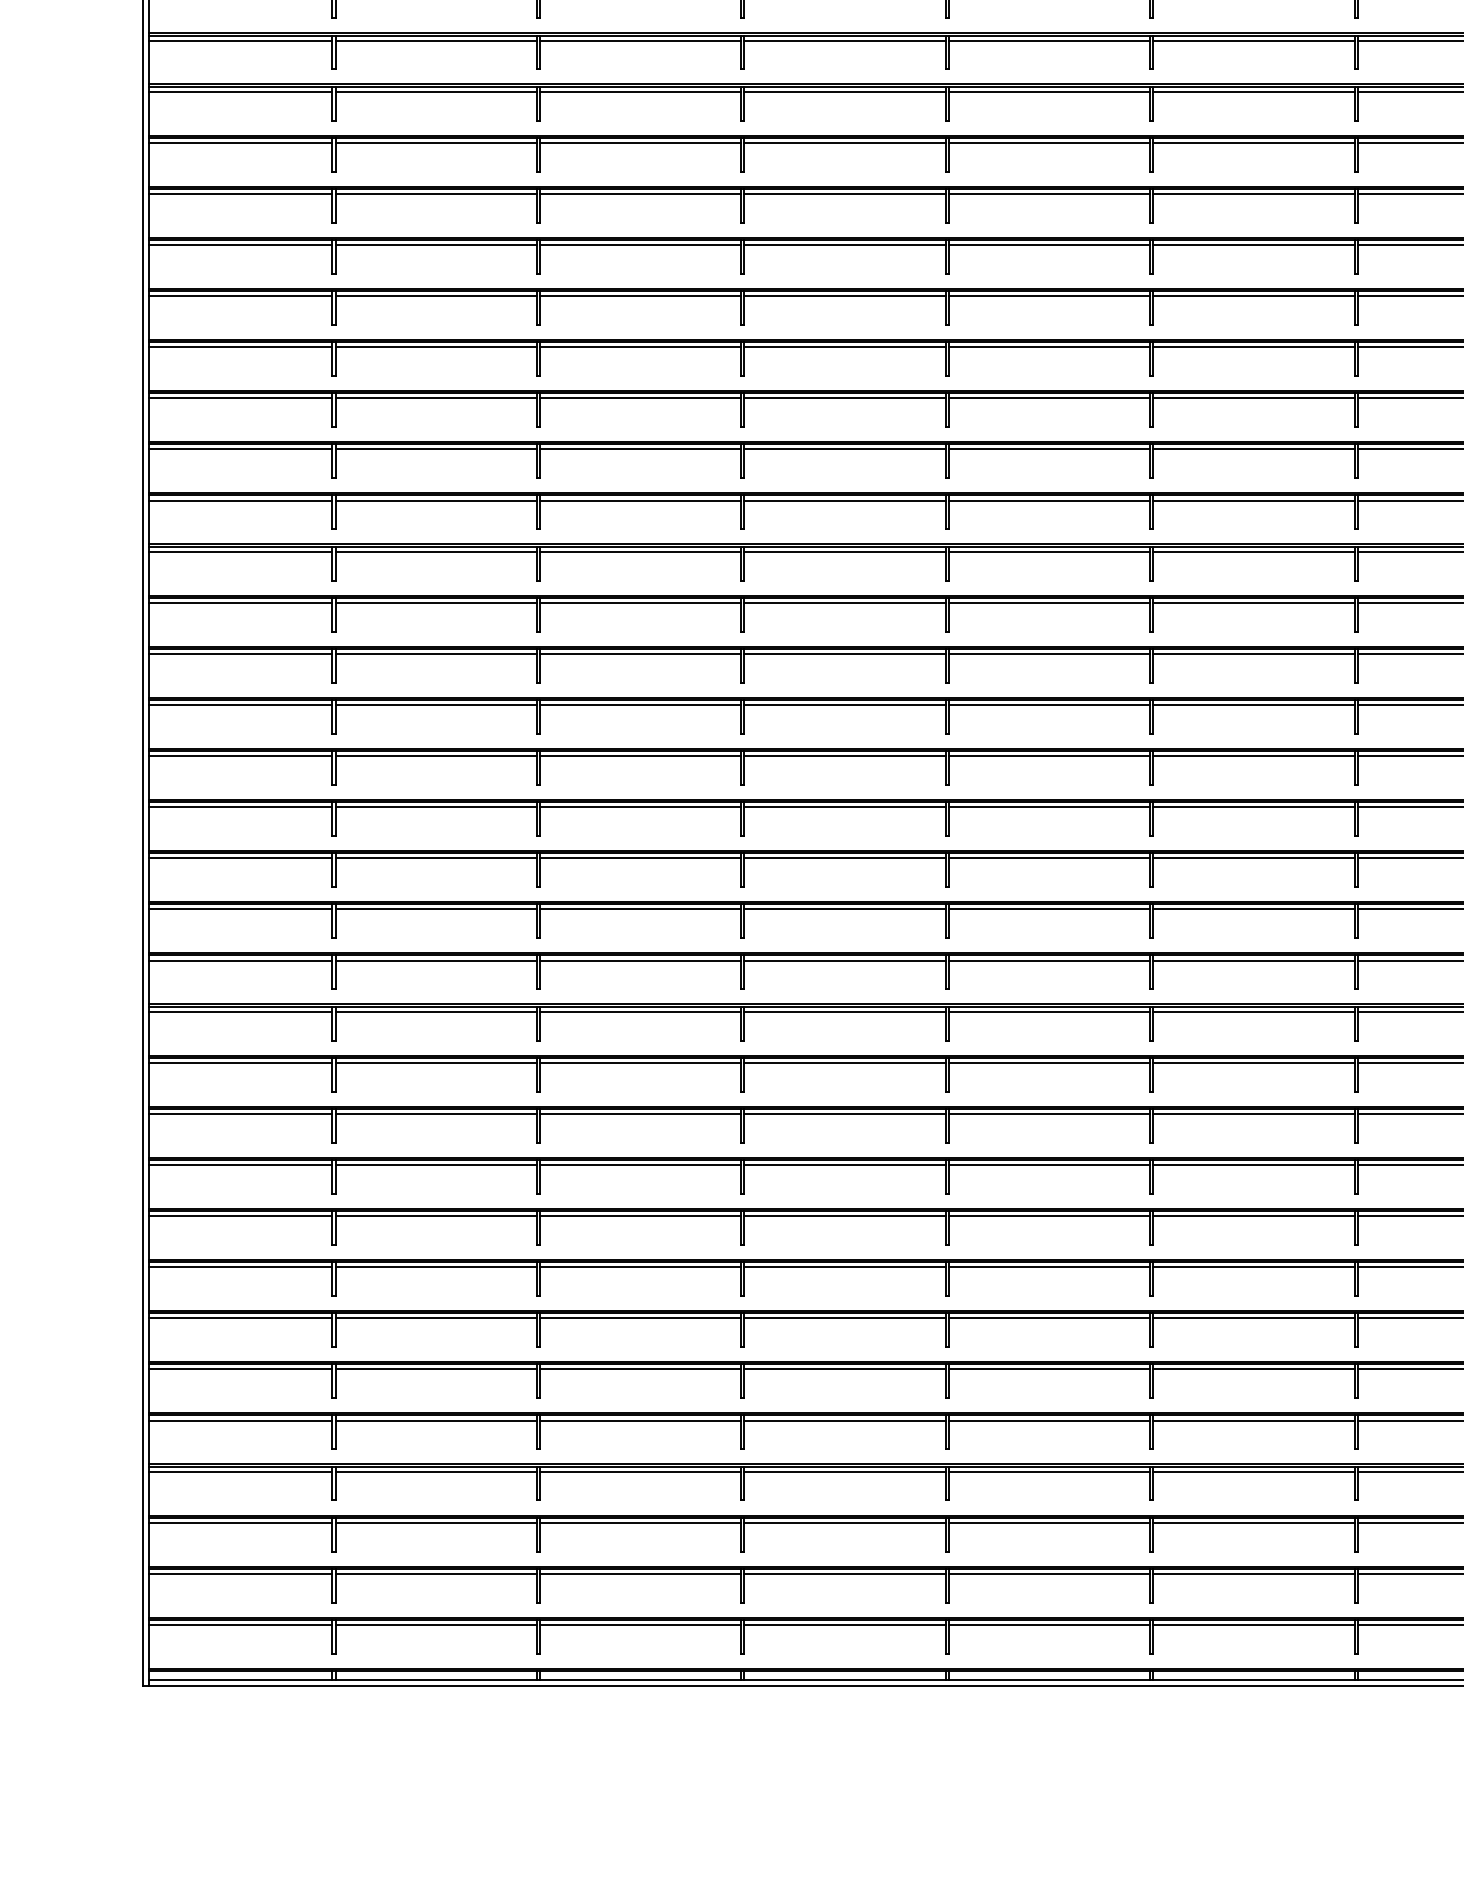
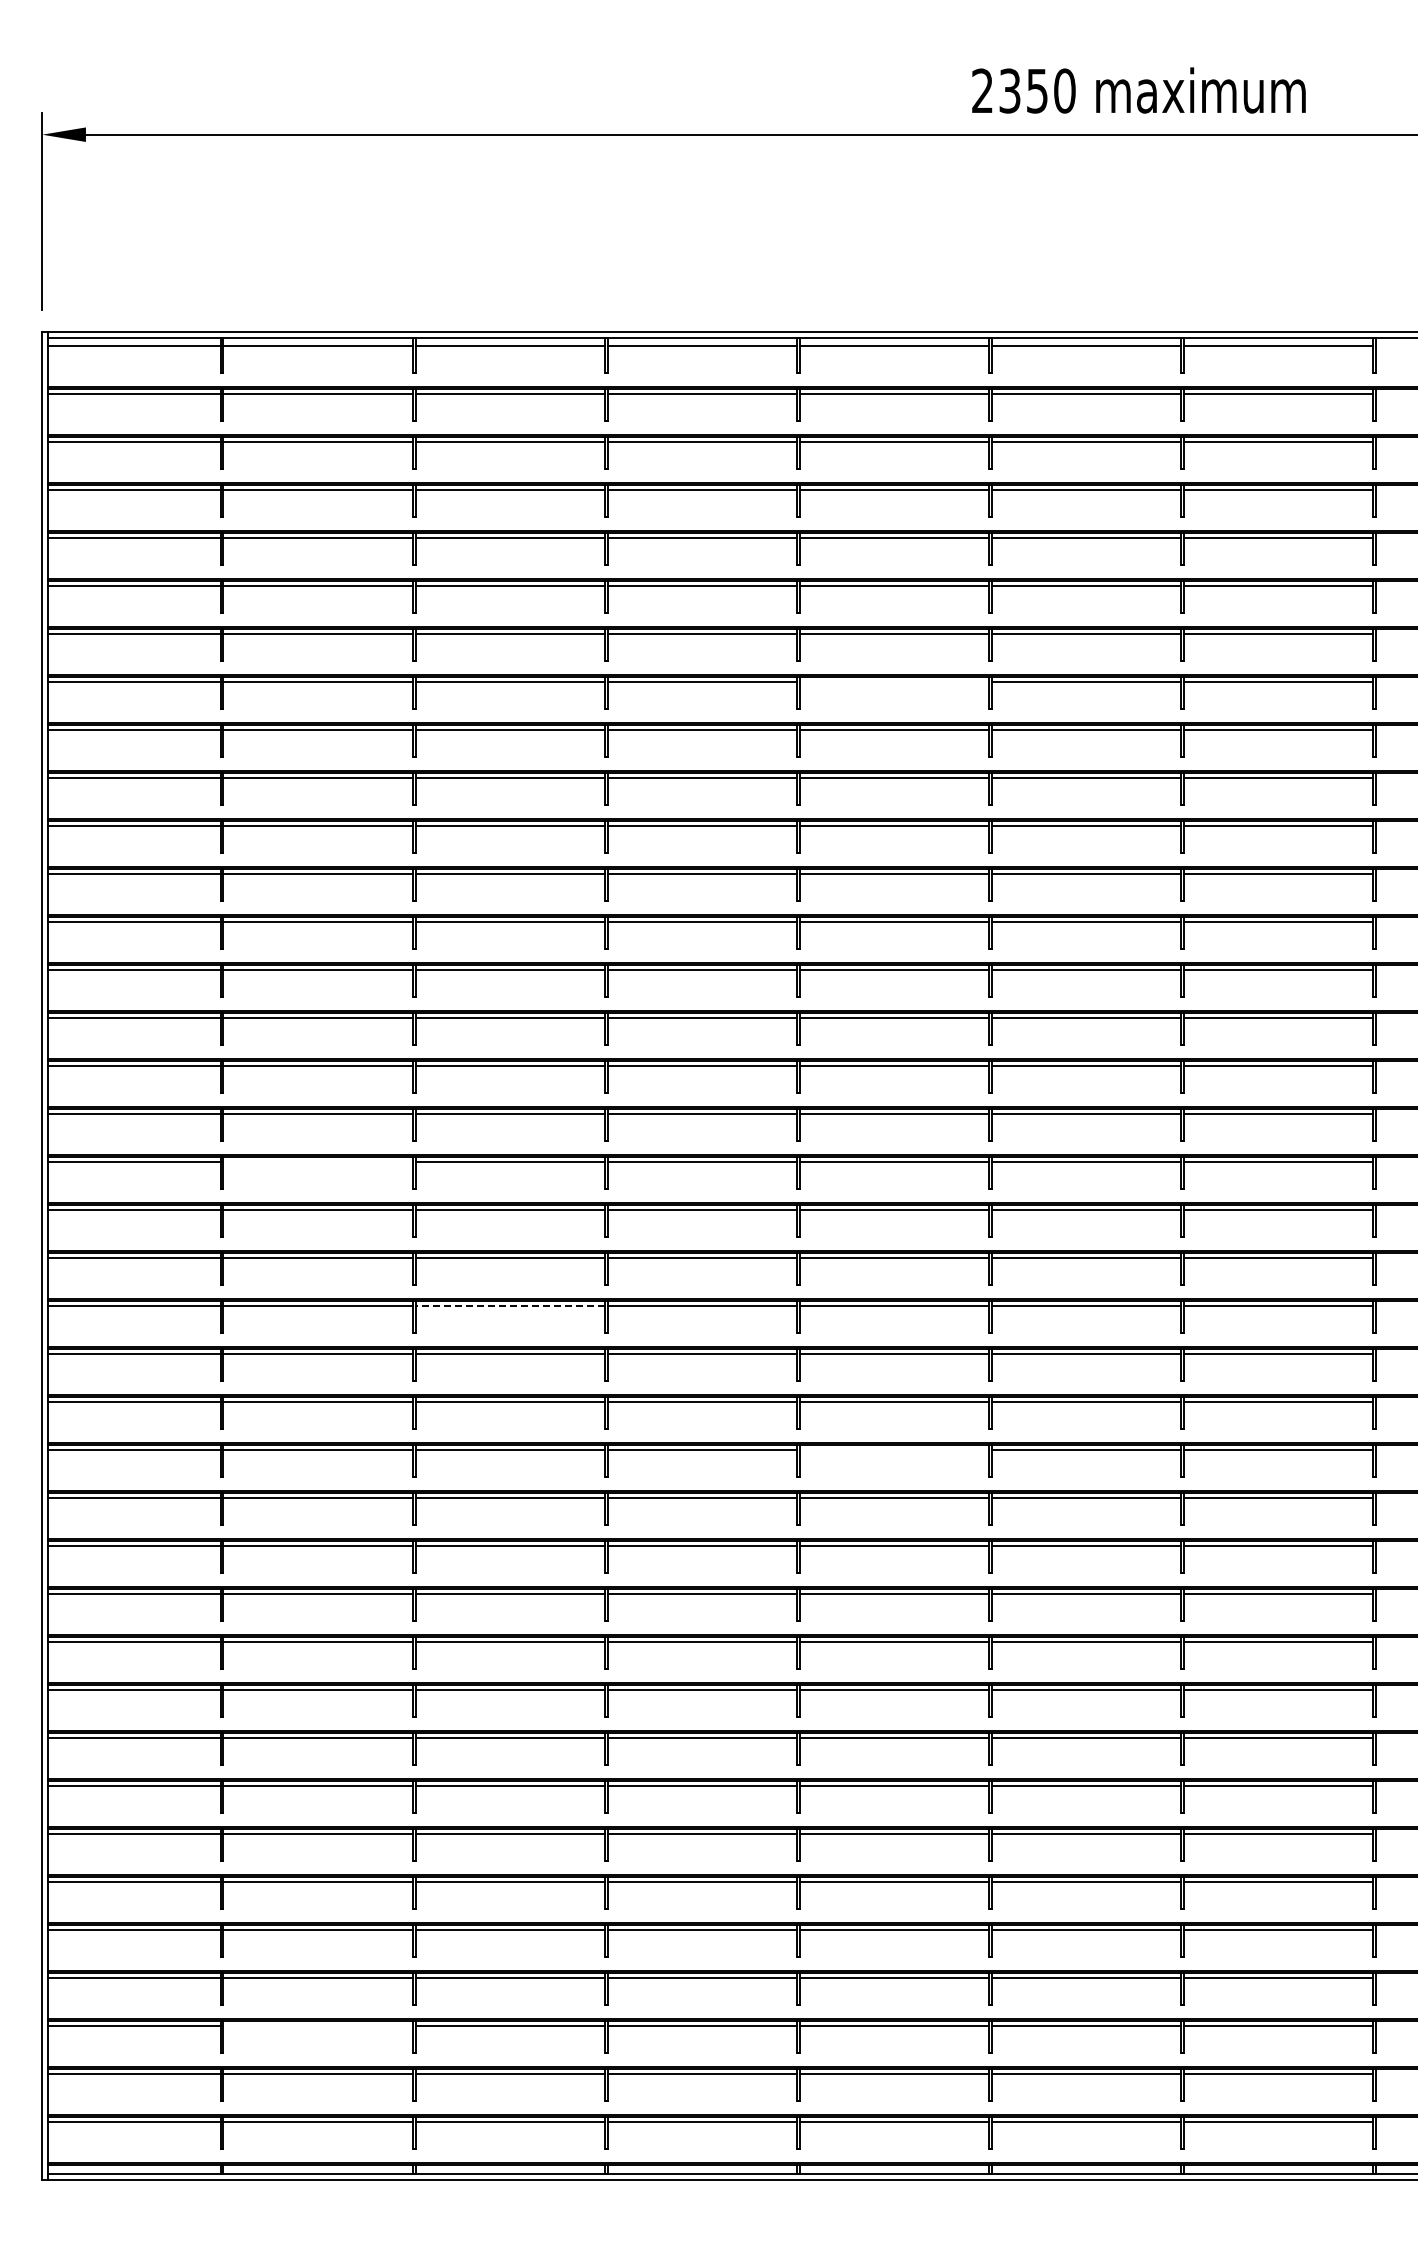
line: (1048, 91) -> (893, 681), removed
line: (435, 602) -> (317, 1161), removed
line: (641, 755) -> (510, 1305), solid -> dashed
line: (1048, 909) -> (893, 1449), removed
line: (435, 1522) -> (317, 2025), removed

